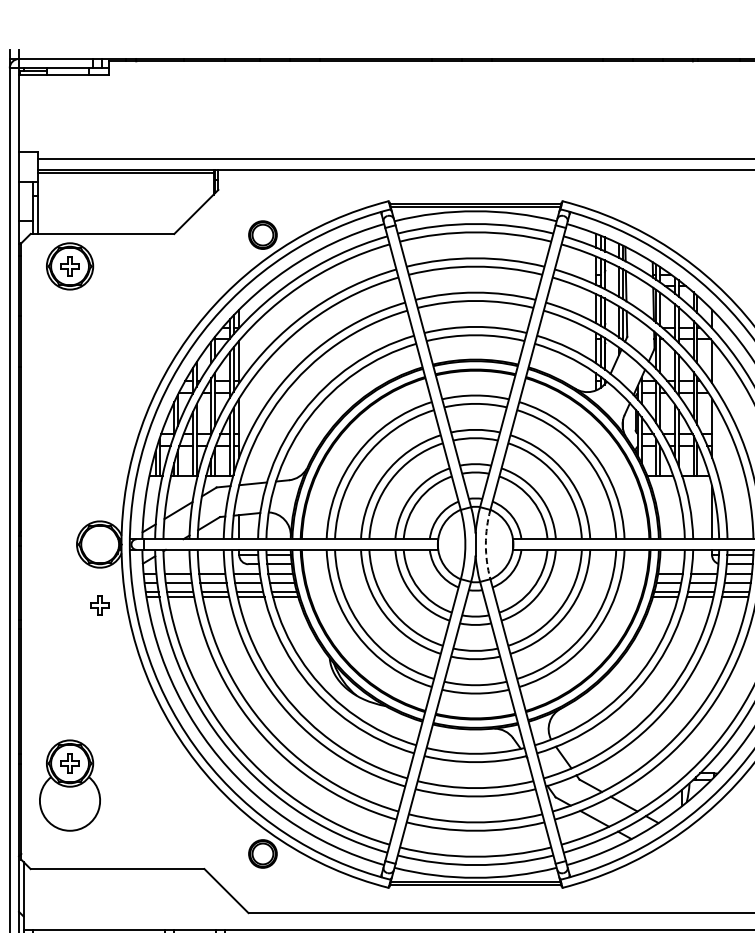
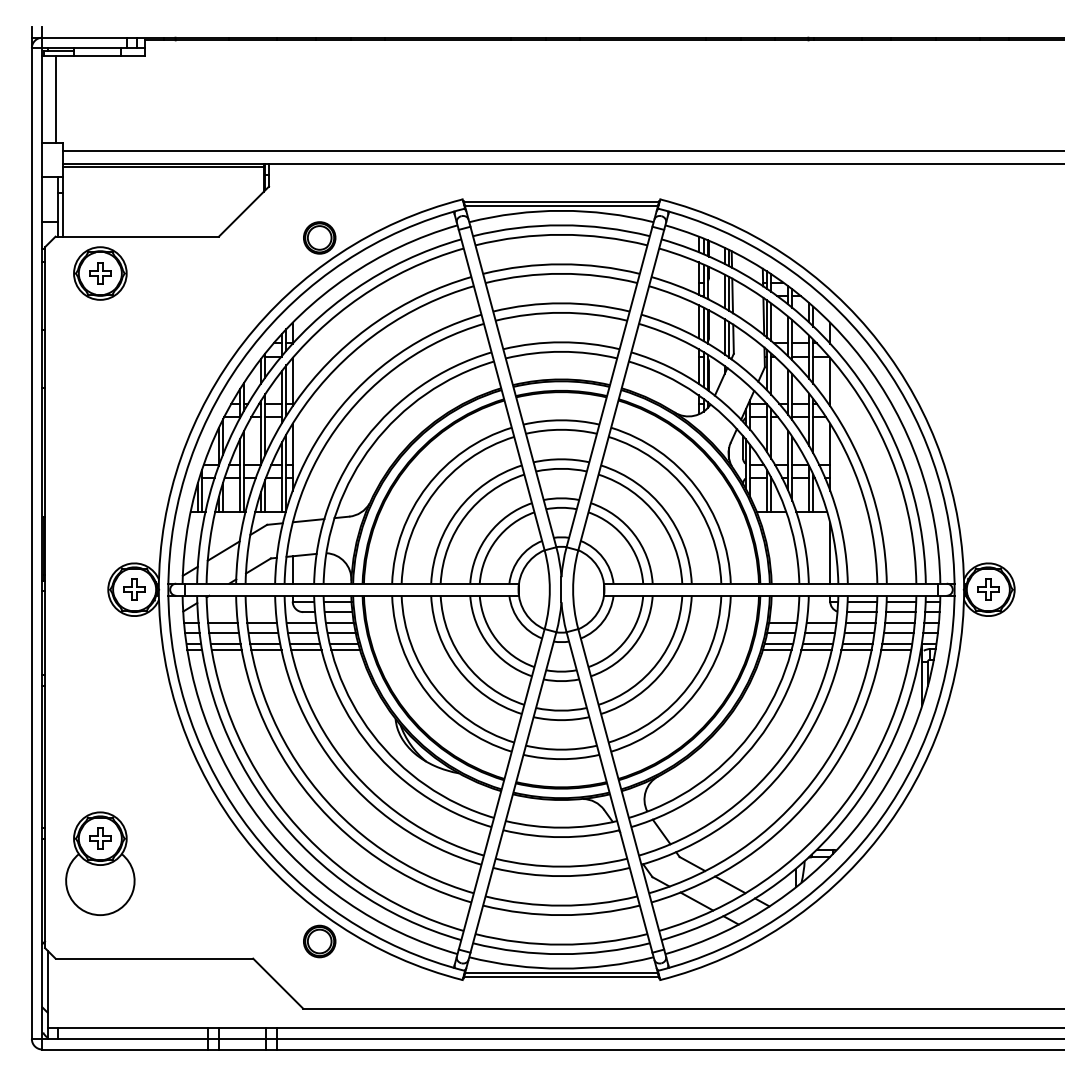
line: (30, 113) -> (55, 99), added
arc: (486, 544) -> (573, 589), dashed -> solid
part: (100, 605) -> (134, 589), moved

